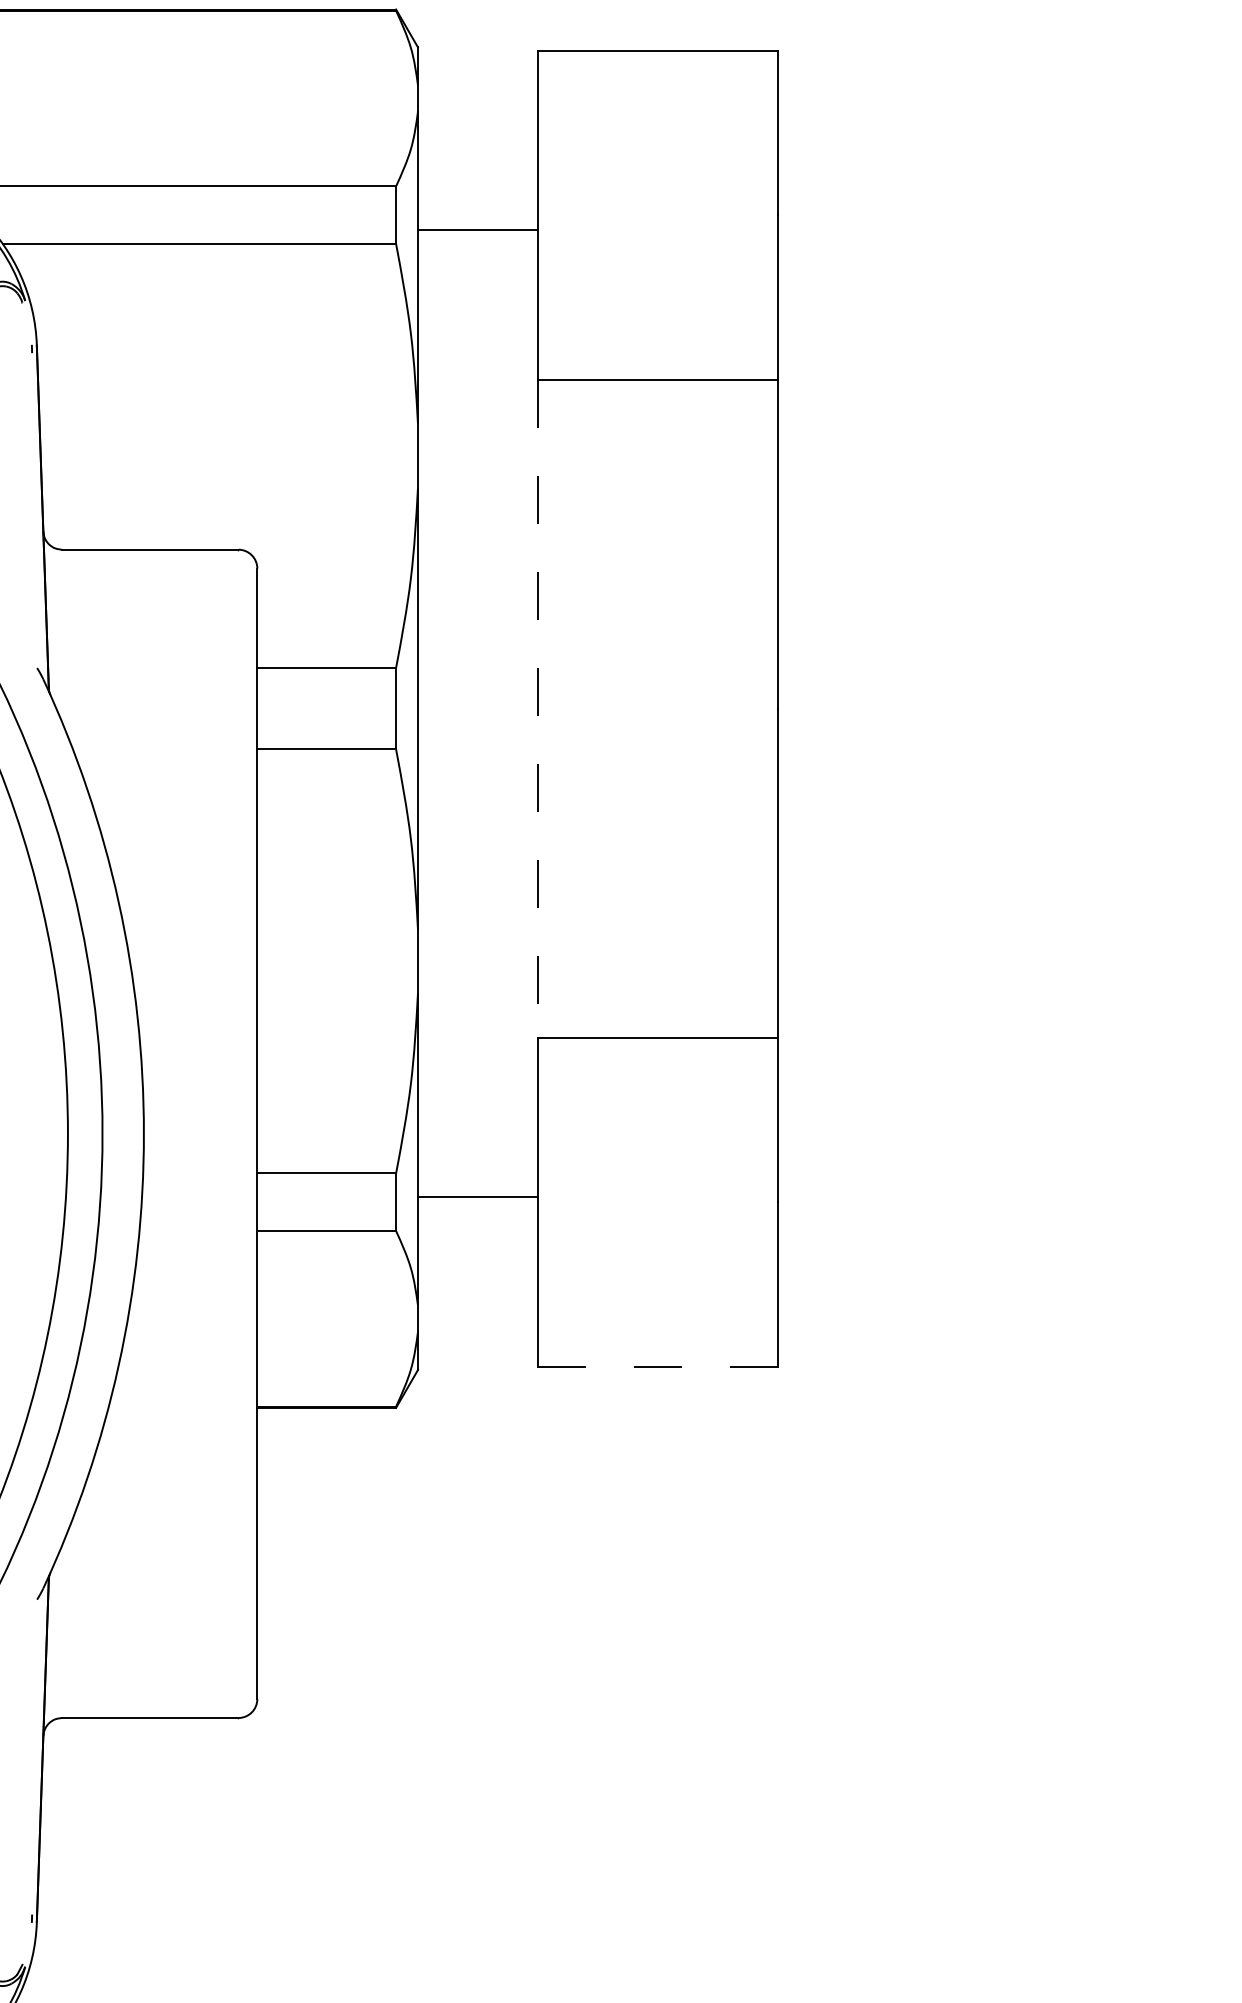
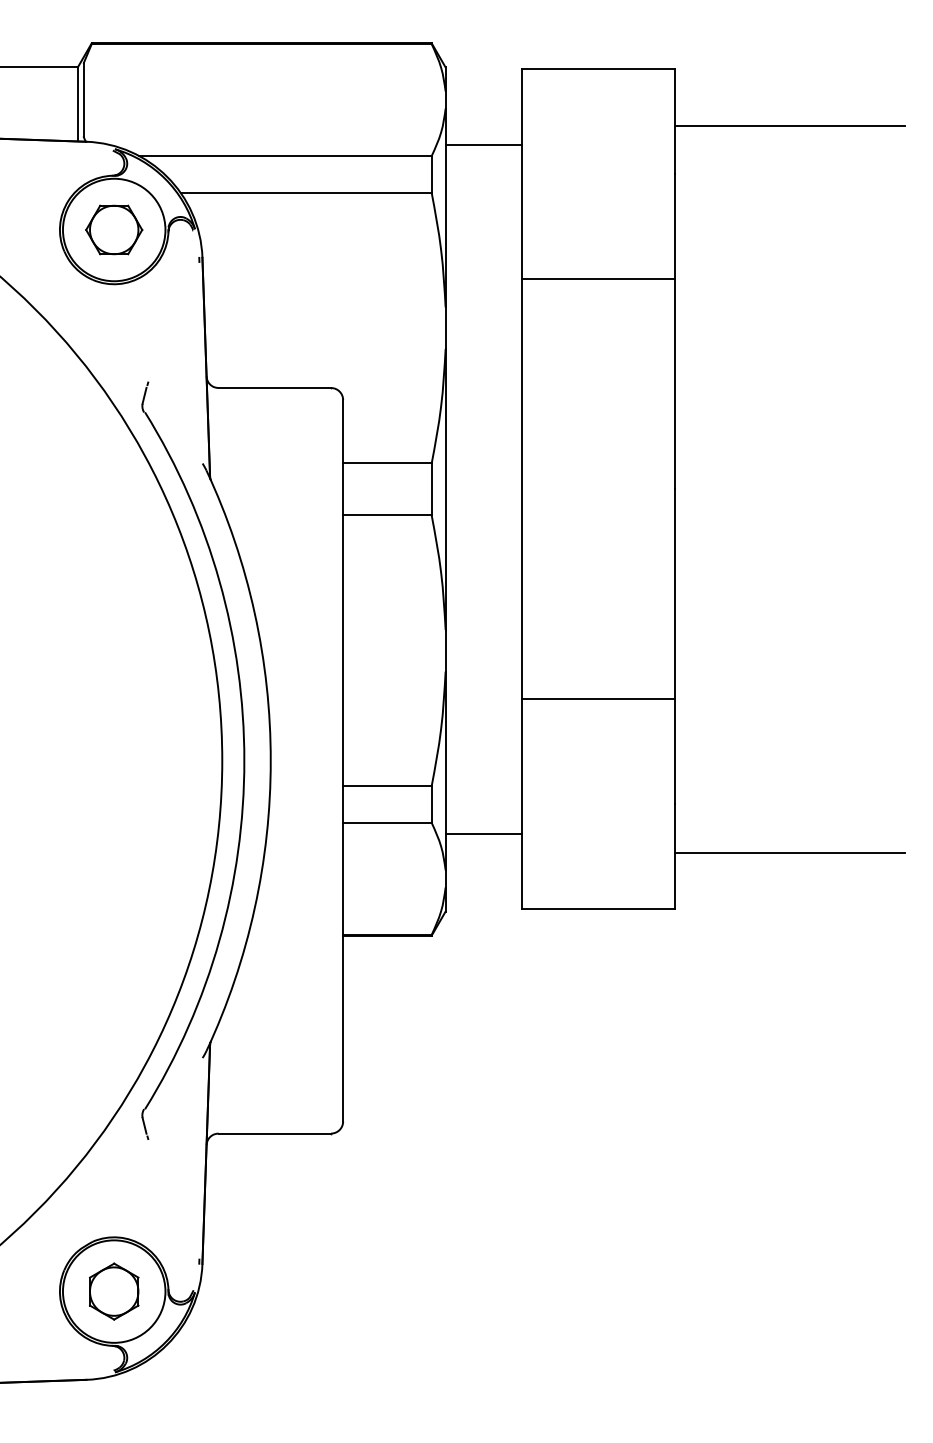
line: (958, 138) -> (790, 125), added
line: (477, 229) -> (483, 144), moved
line: (538, 708) -> (522, 489), dashed -> solid
line: (477, 1197) -> (483, 834), moved
line: (958, 1279) -> (790, 853), added
line: (657, 1366) -> (598, 909), dashed -> solid

